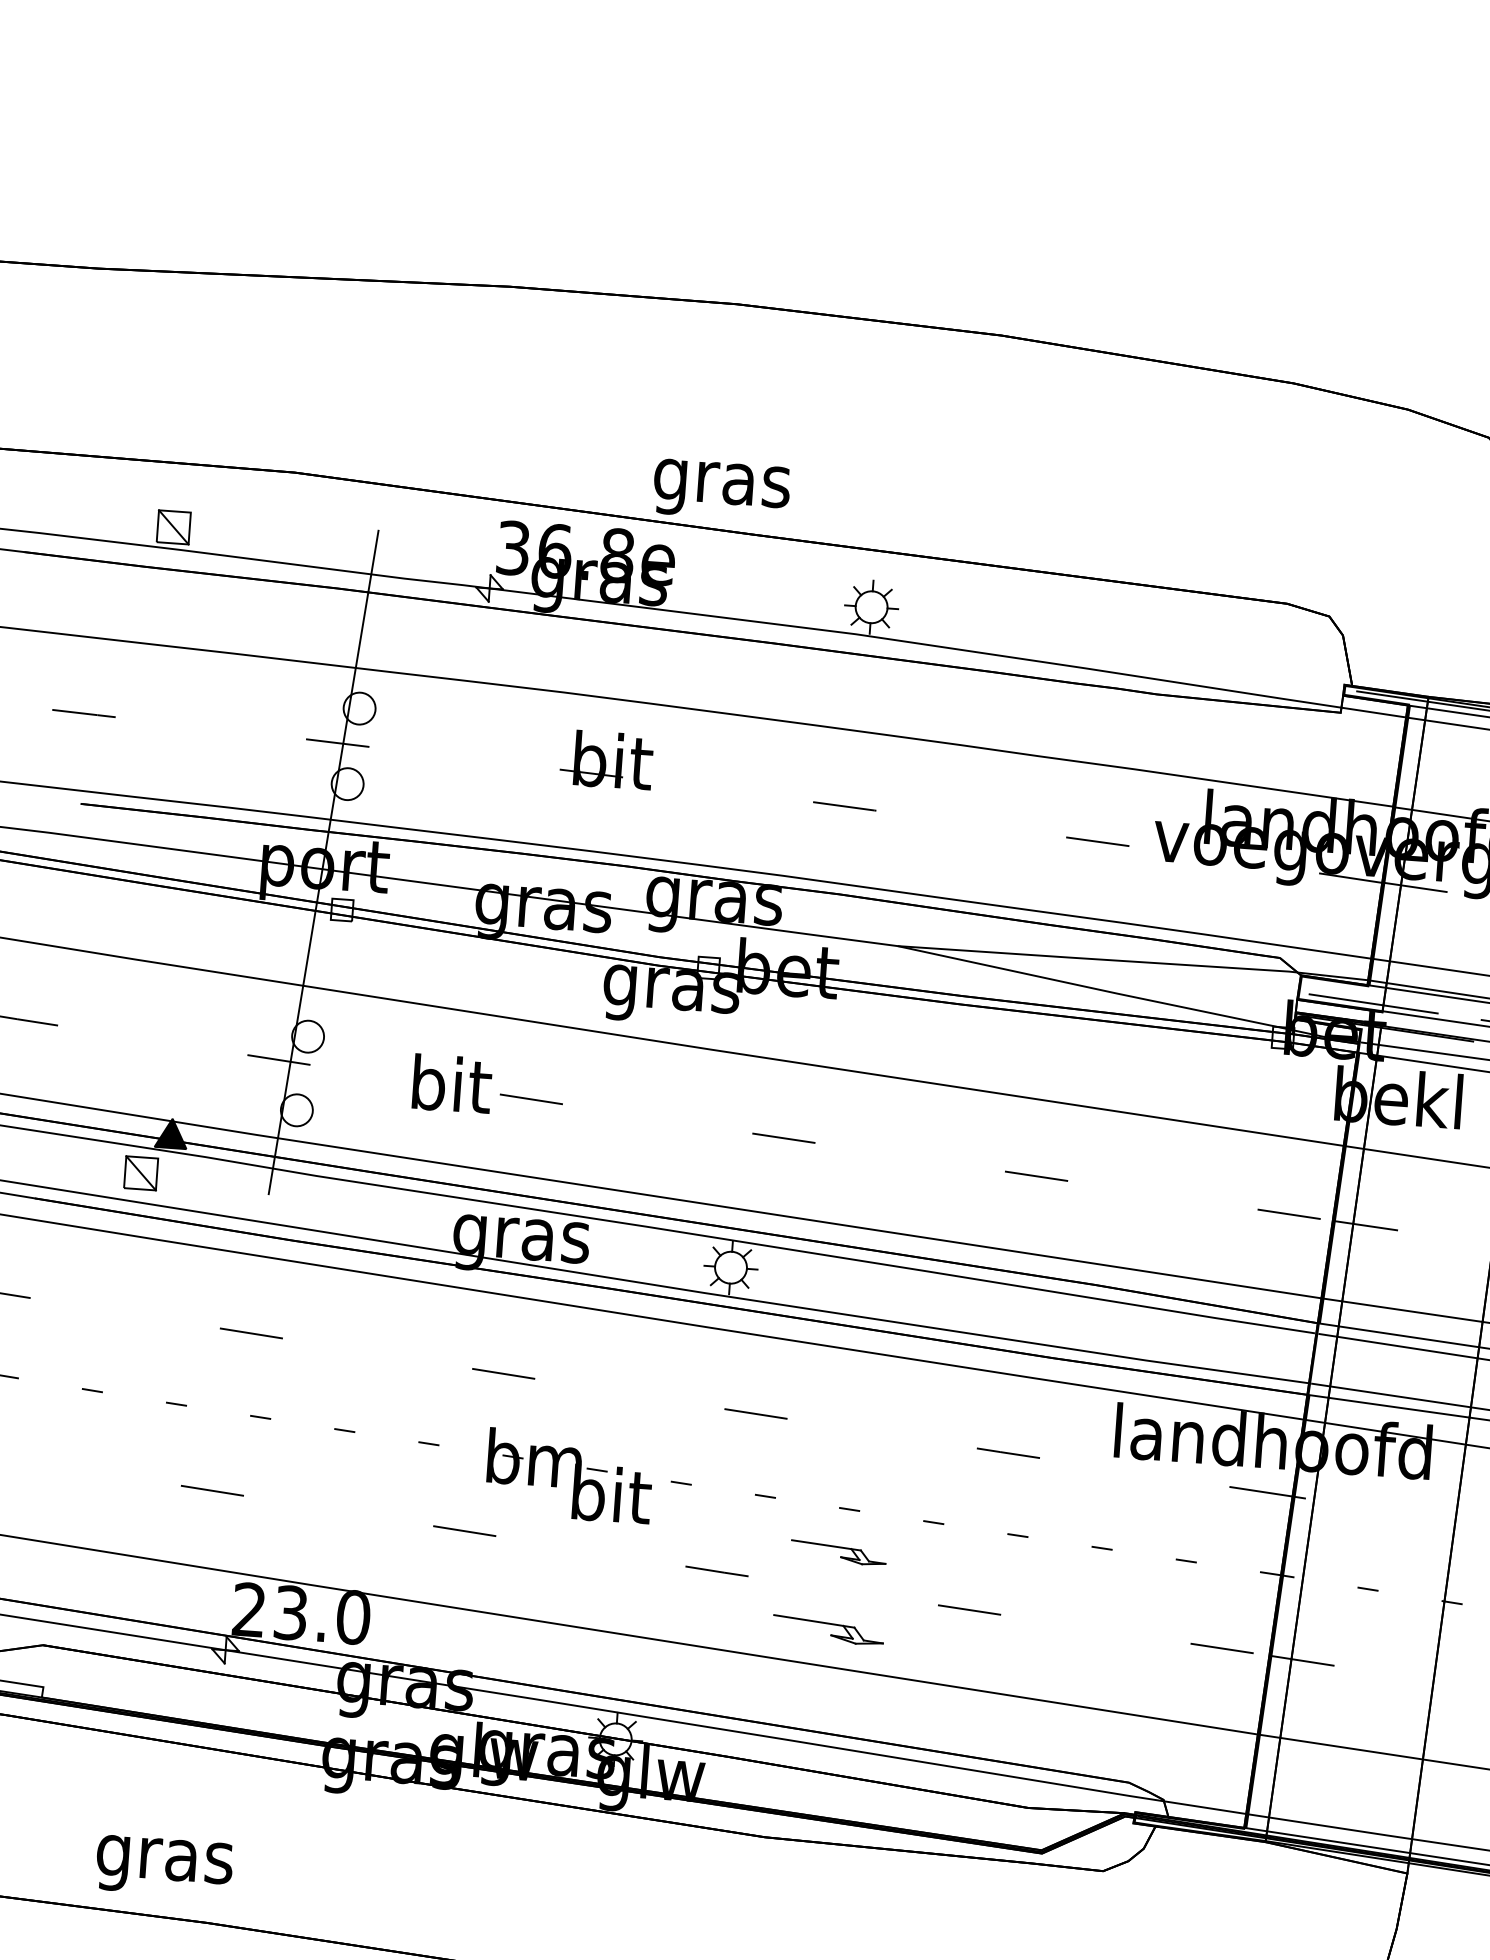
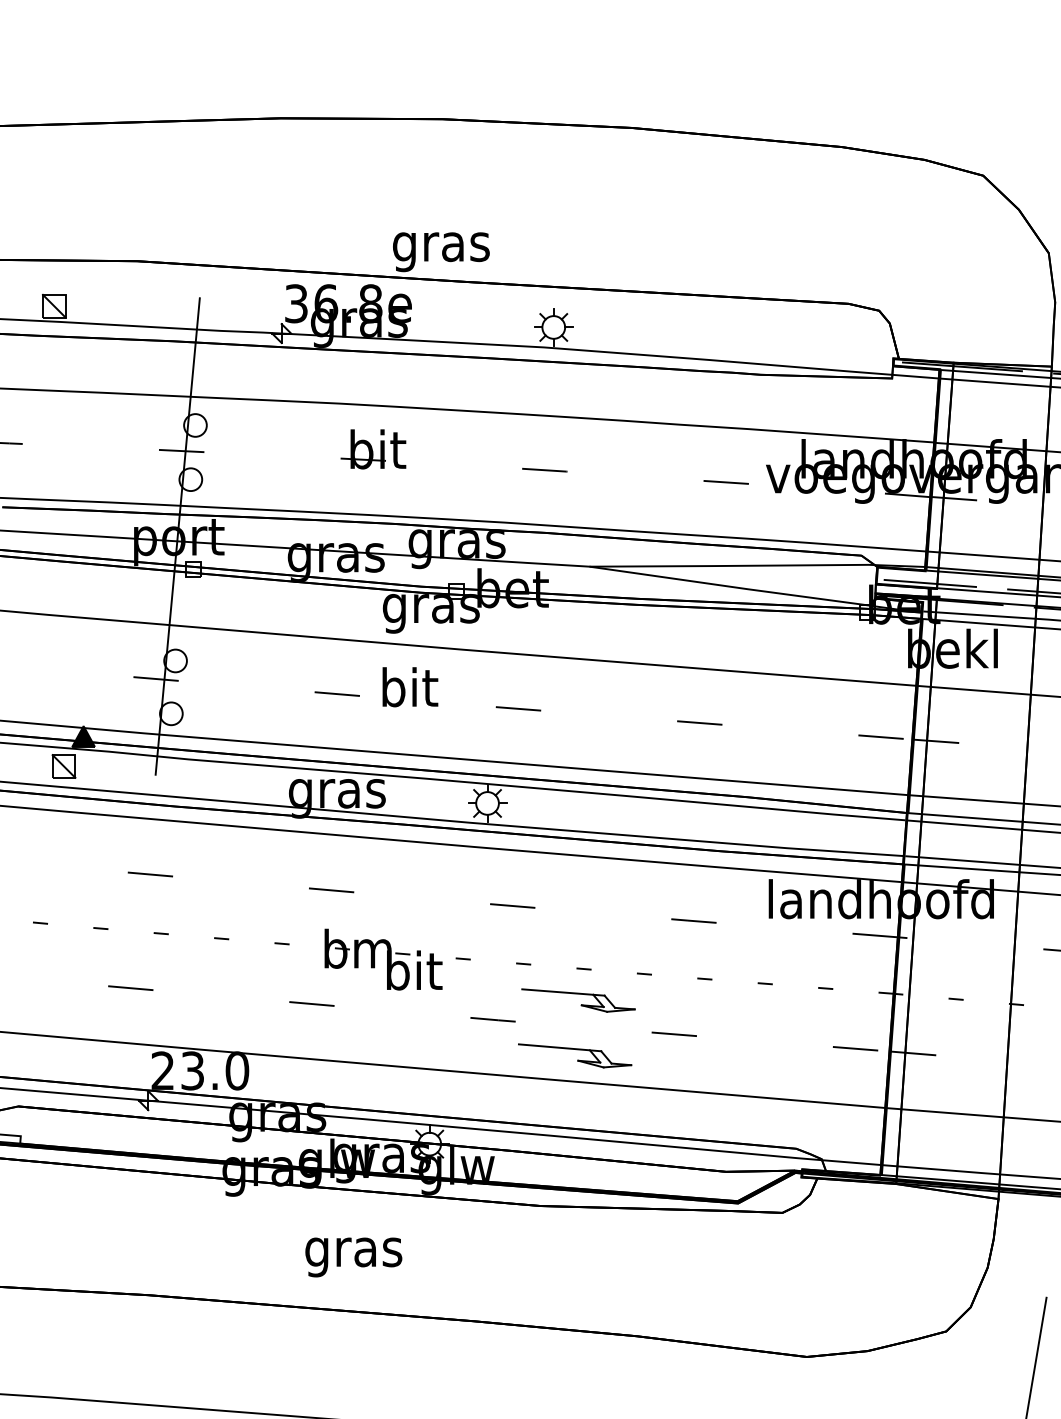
text: (452, 1084) -> (410, 687), moved
part: (838, 1553) -> (578, 1000), size x1.67
part: (828, 1629) -> (575, 1055), size x1.43
text: (163, 1866) -> (353, 1257), moved

